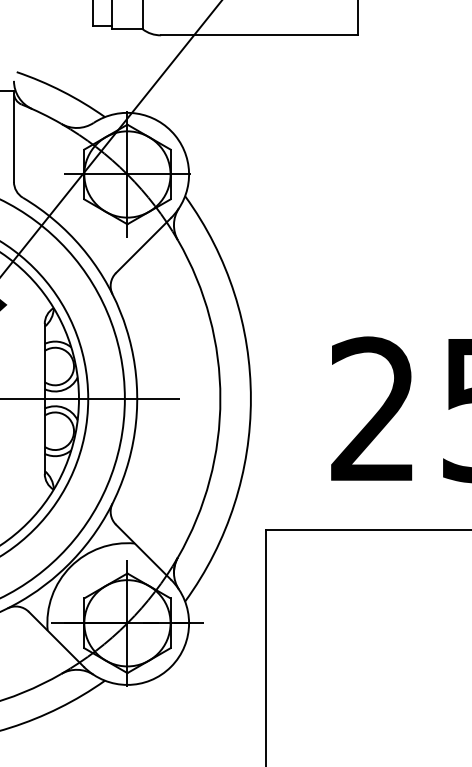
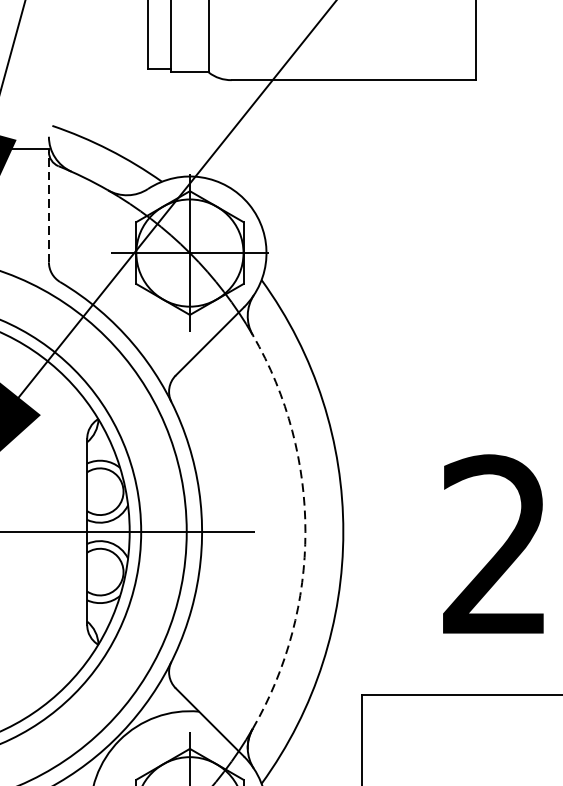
line: (13, 136) -> (48, 205), solid -> dashed
arc: (220, 398) -> (305, 531), solid -> dashed

